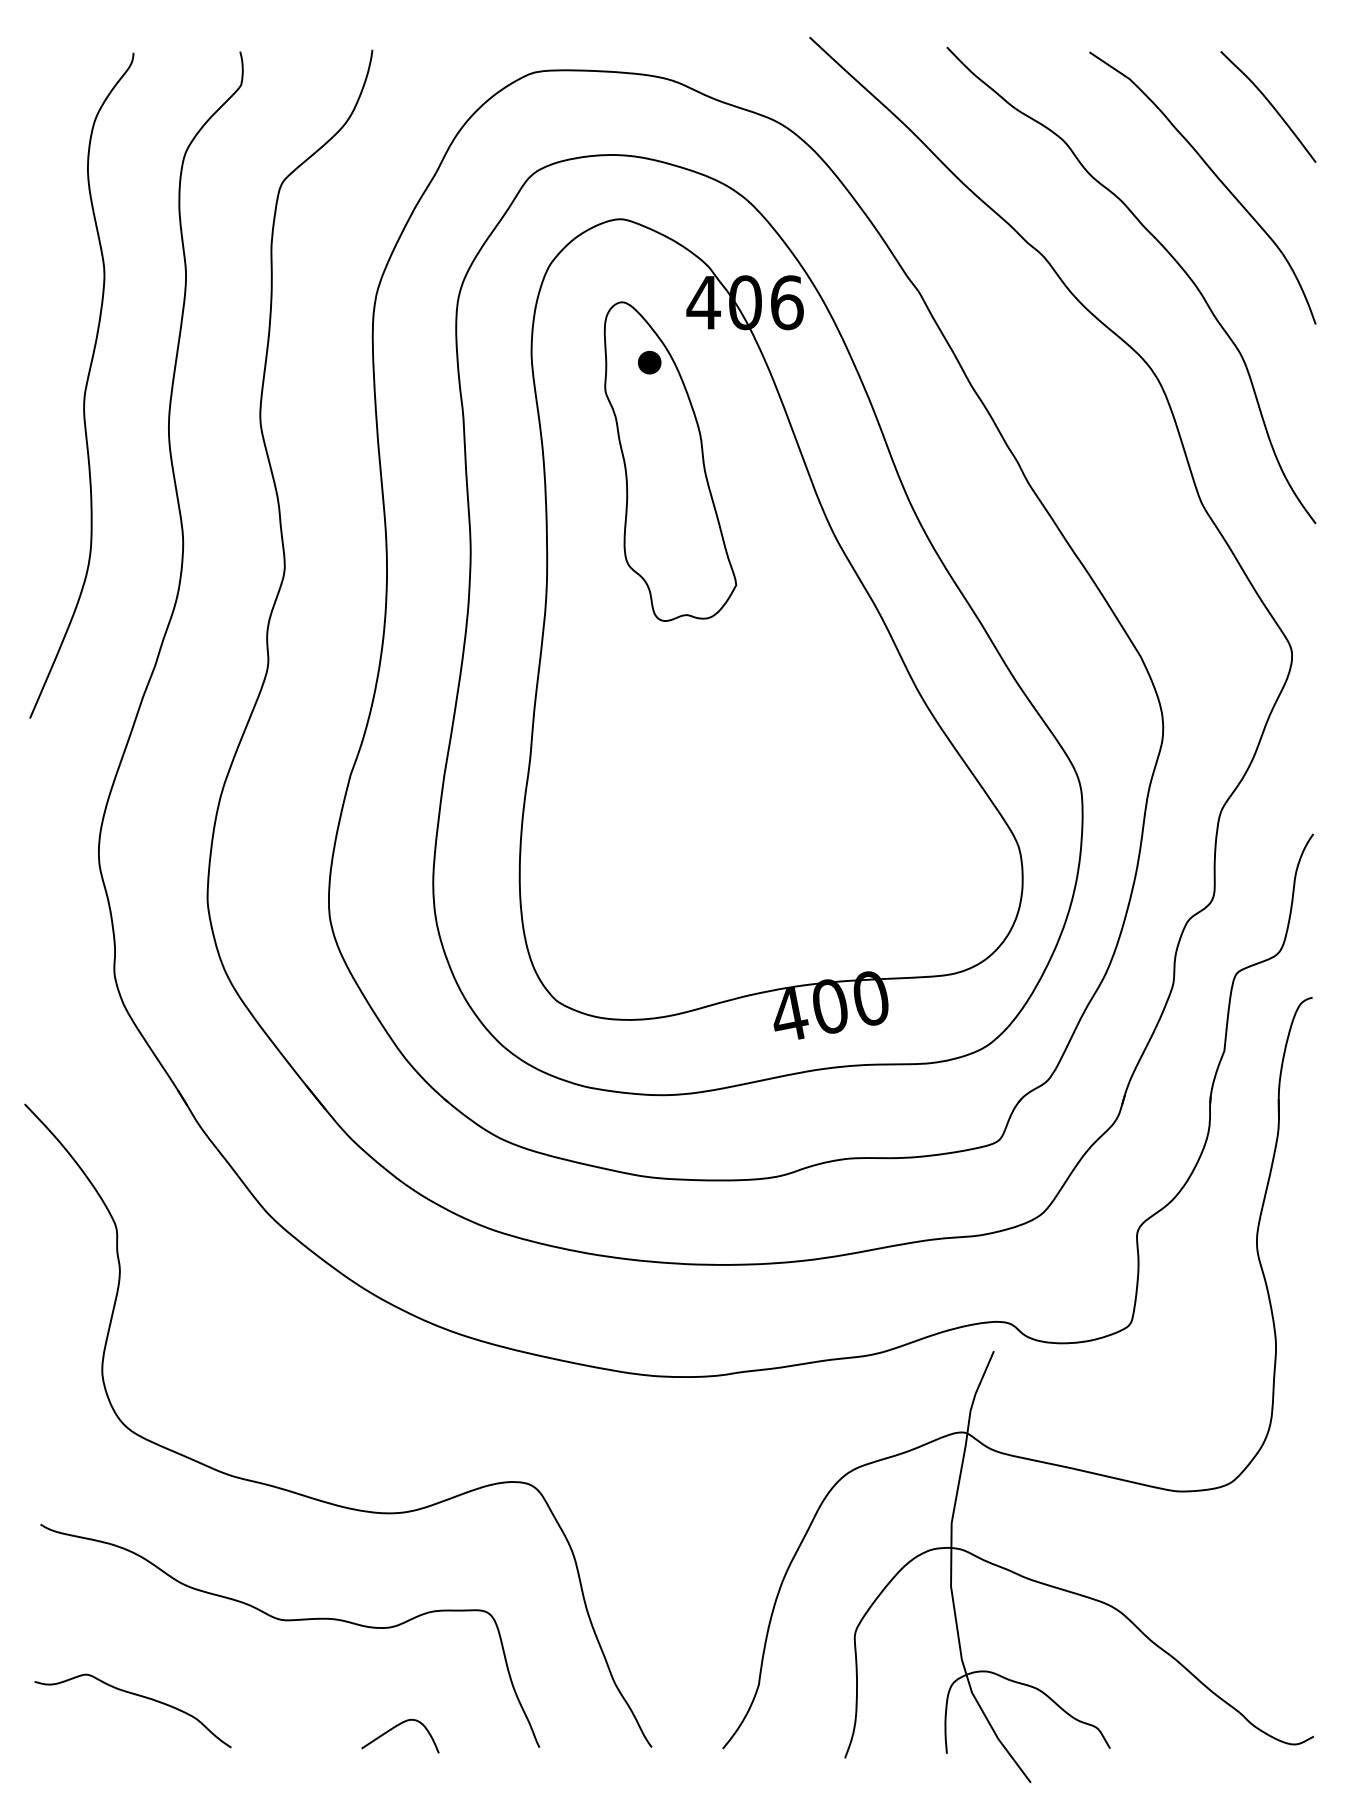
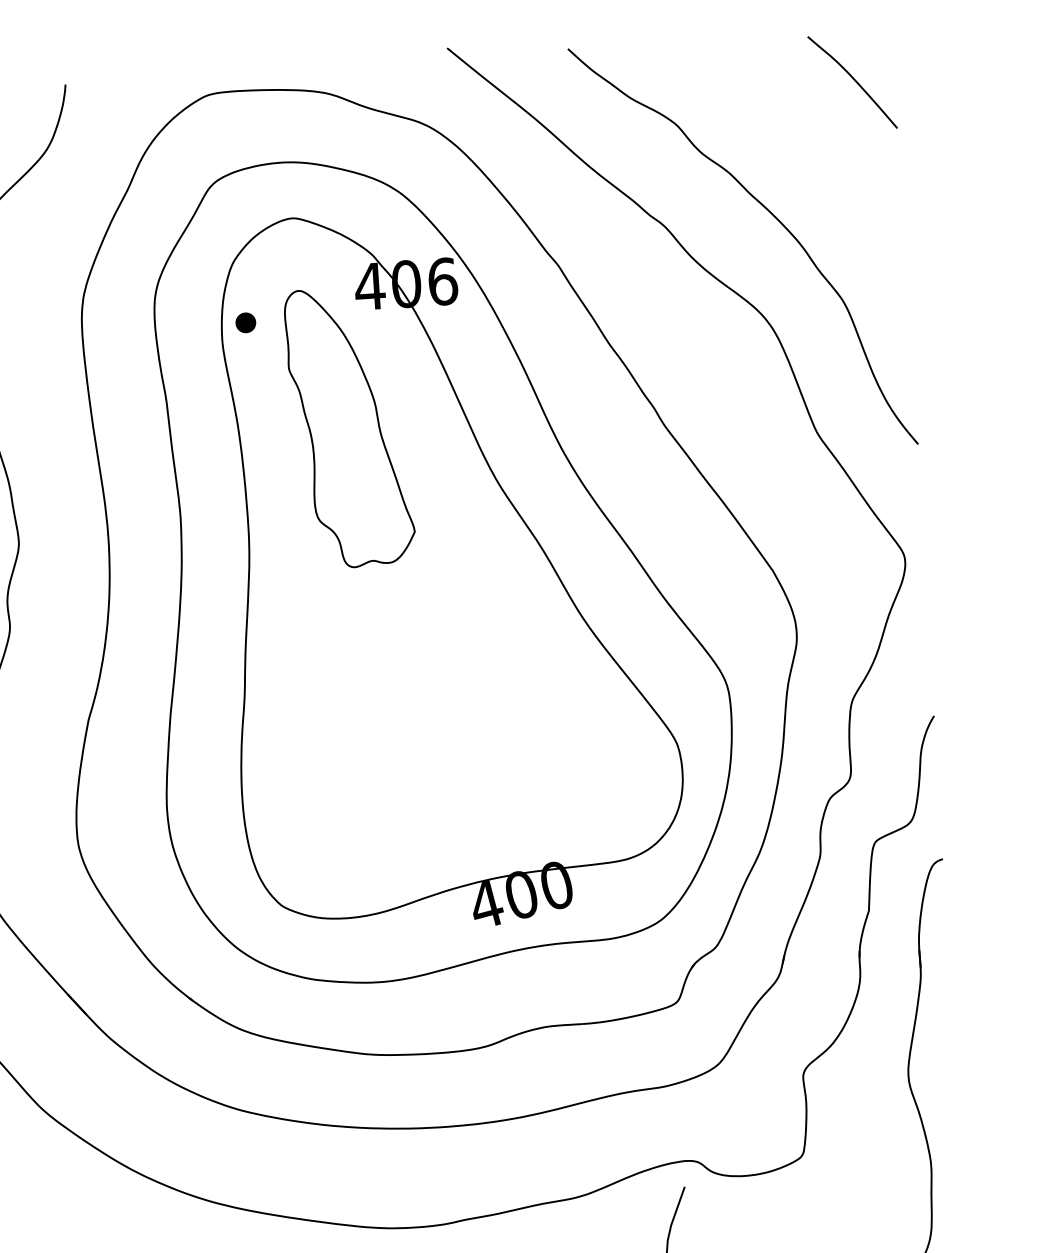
curve: (1214, 175) -> (809, 145), removed
part: (649, 362) -> (245, 322), moved

